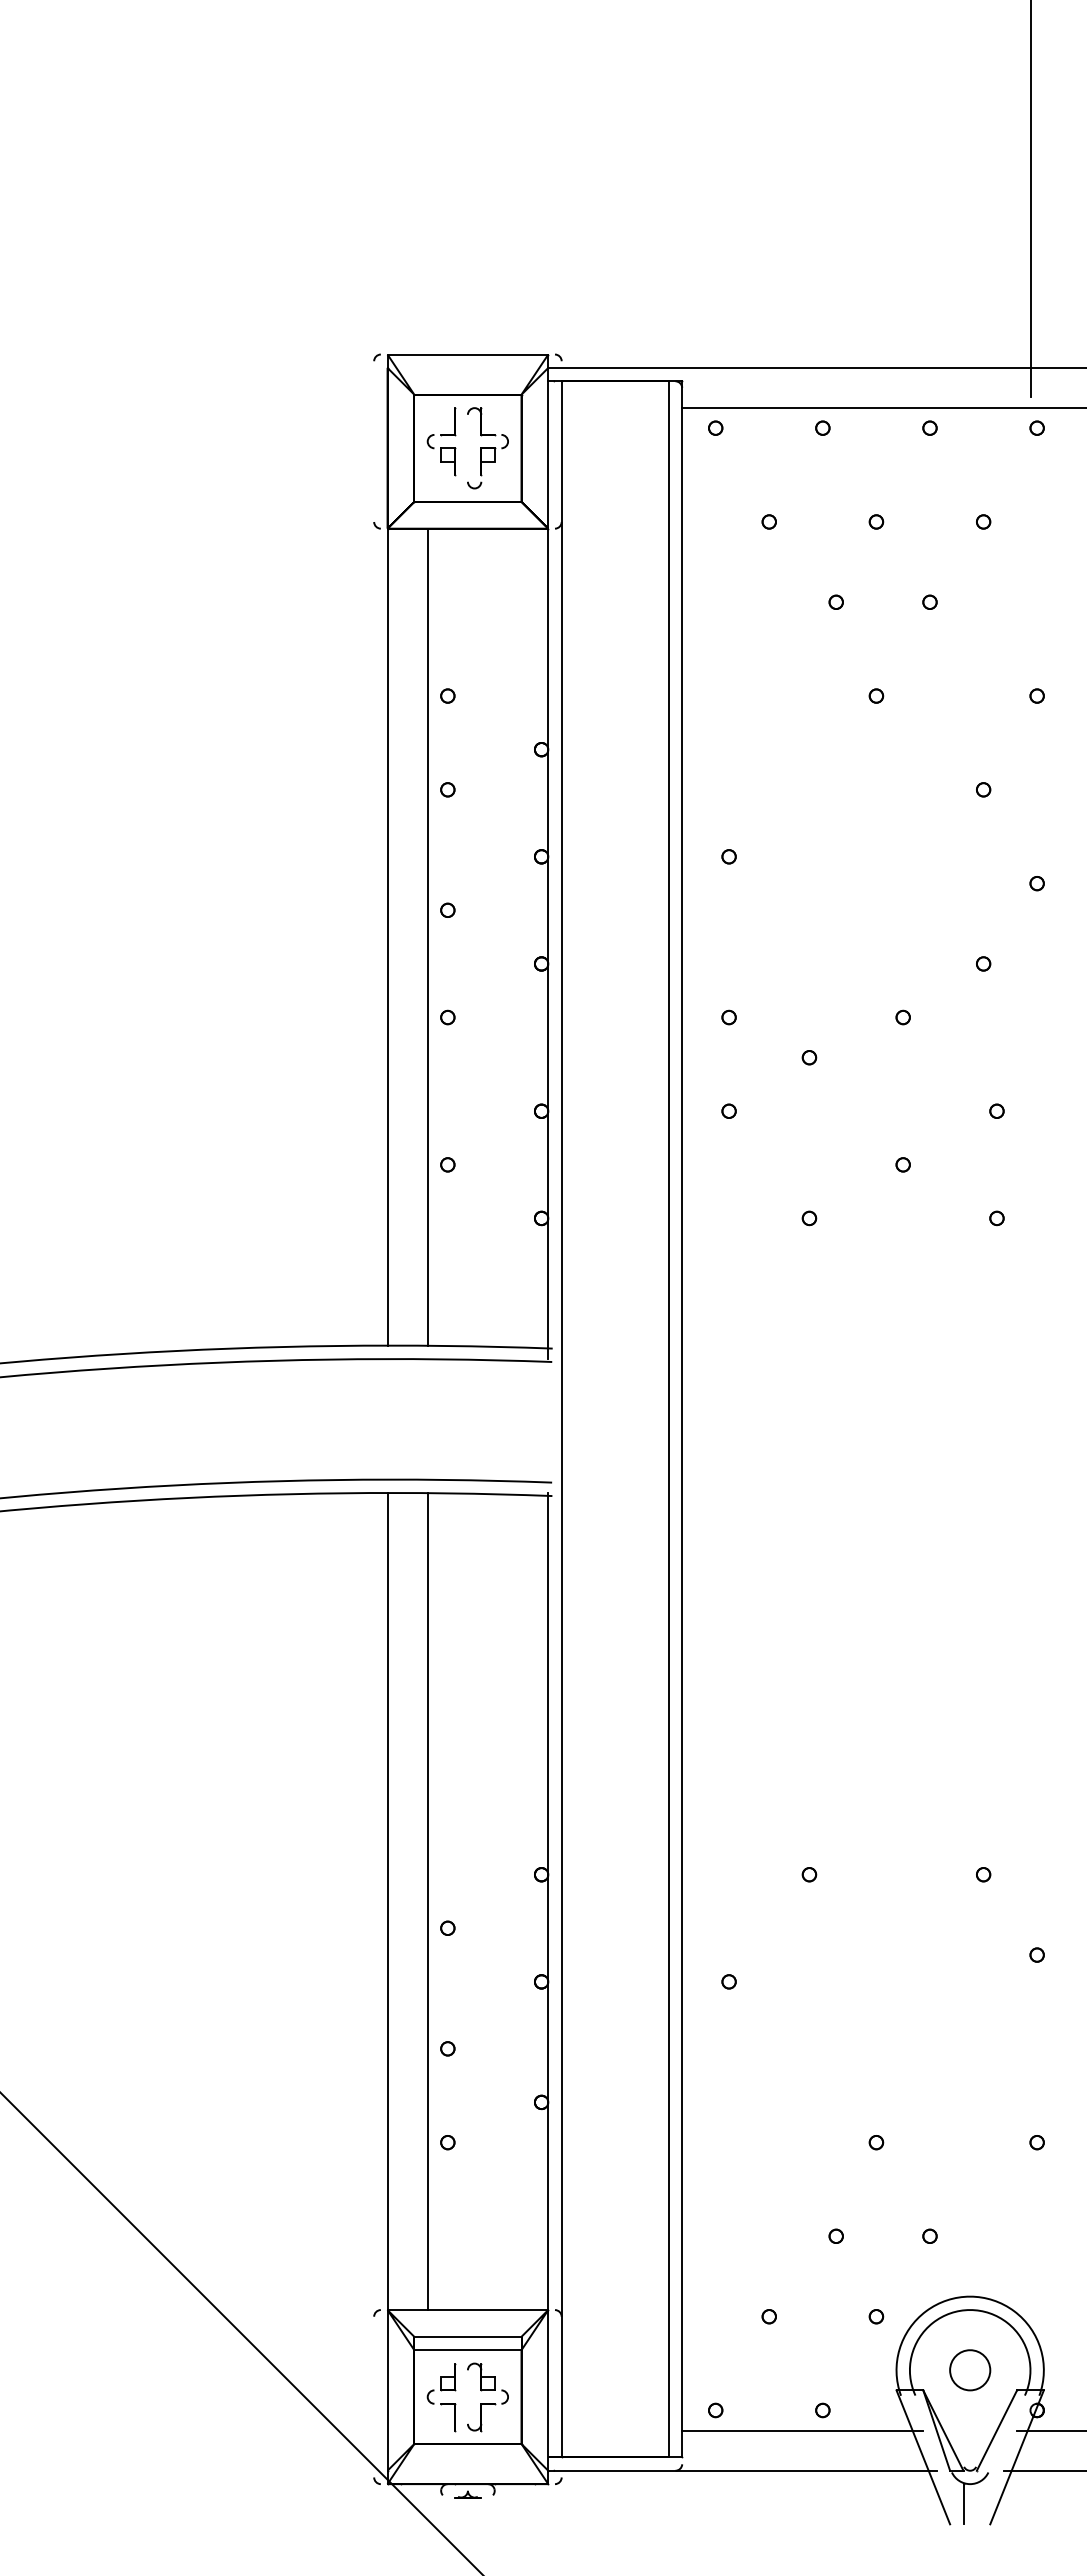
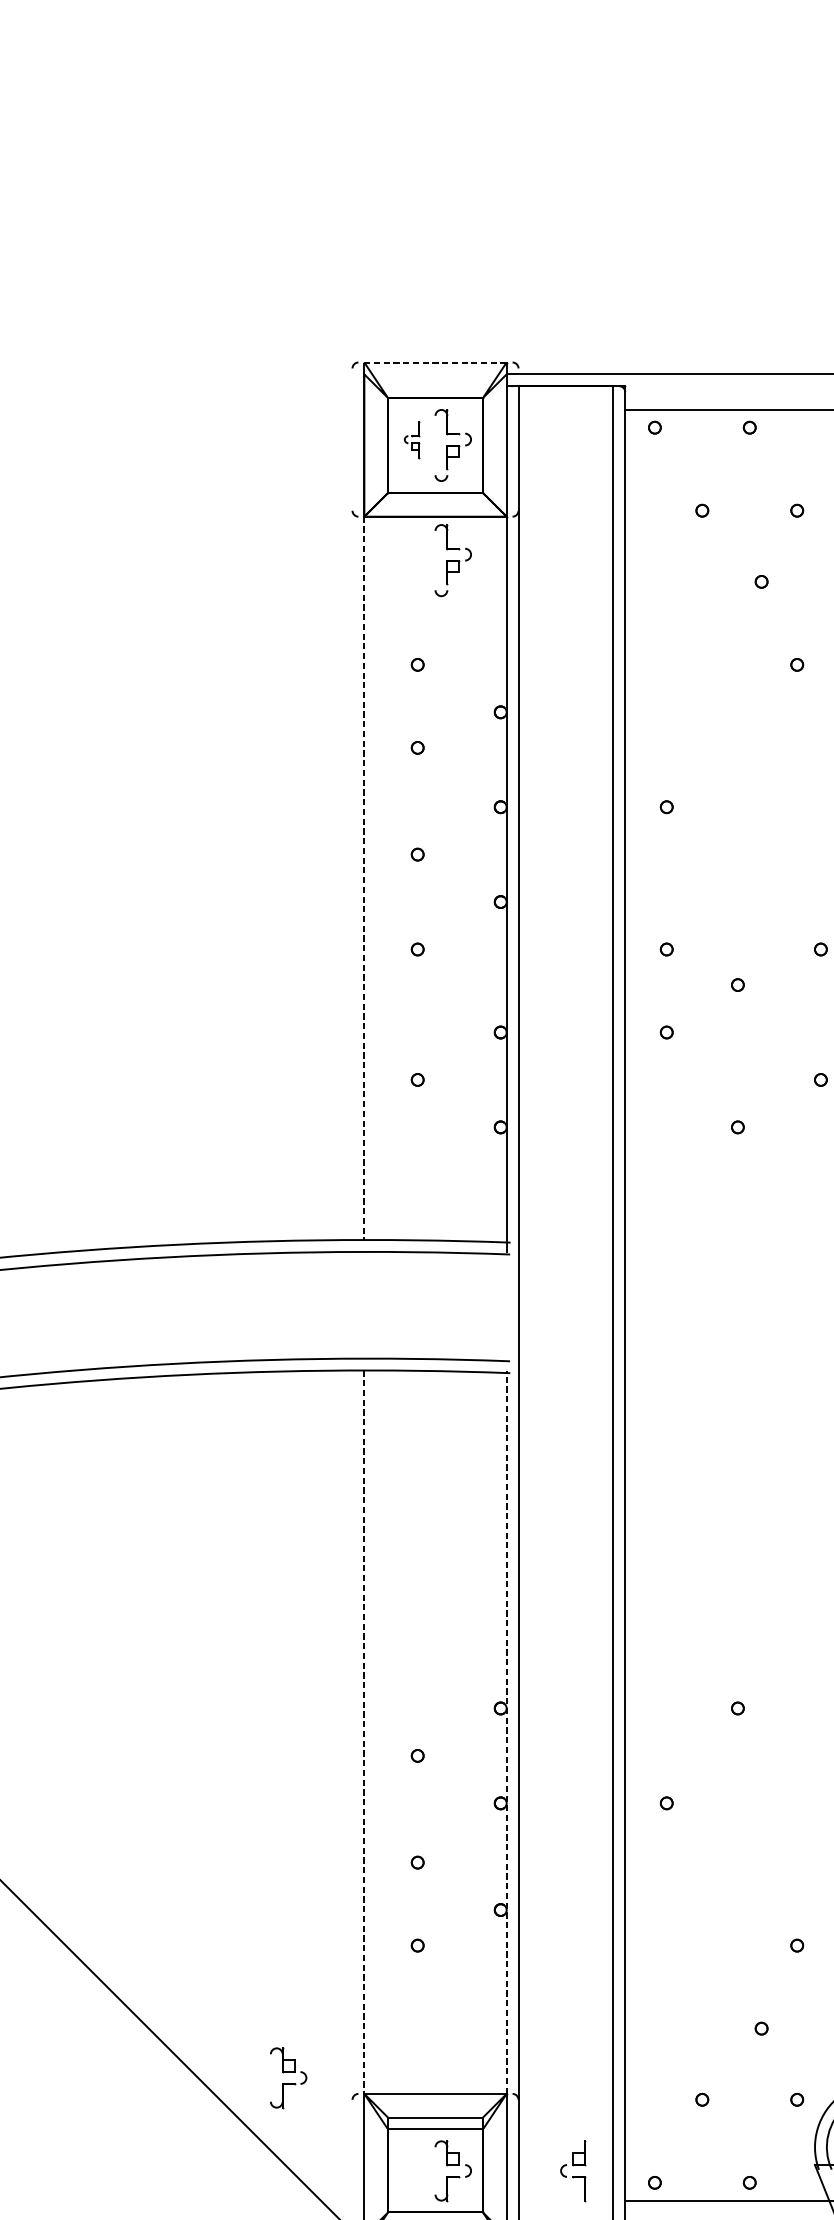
line: (467, 354) -> (435, 362), solid -> dashed
part: (441, 441) -> (412, 439), size x0.6
part: (487, 578) -> (452, 560), added
line: (427, 936) -> (399, 877), removed
line: (387, 937) -> (364, 878), solid -> dashed
line: (387, 1901) -> (364, 1732), solid -> dashed
line: (427, 1901) -> (399, 1732), removed
line: (548, 1901) -> (506, 1732), solid -> dashed
part: (301, 2292) -> (288, 2078), added
part: (441, 2397) -> (573, 2171), moved

